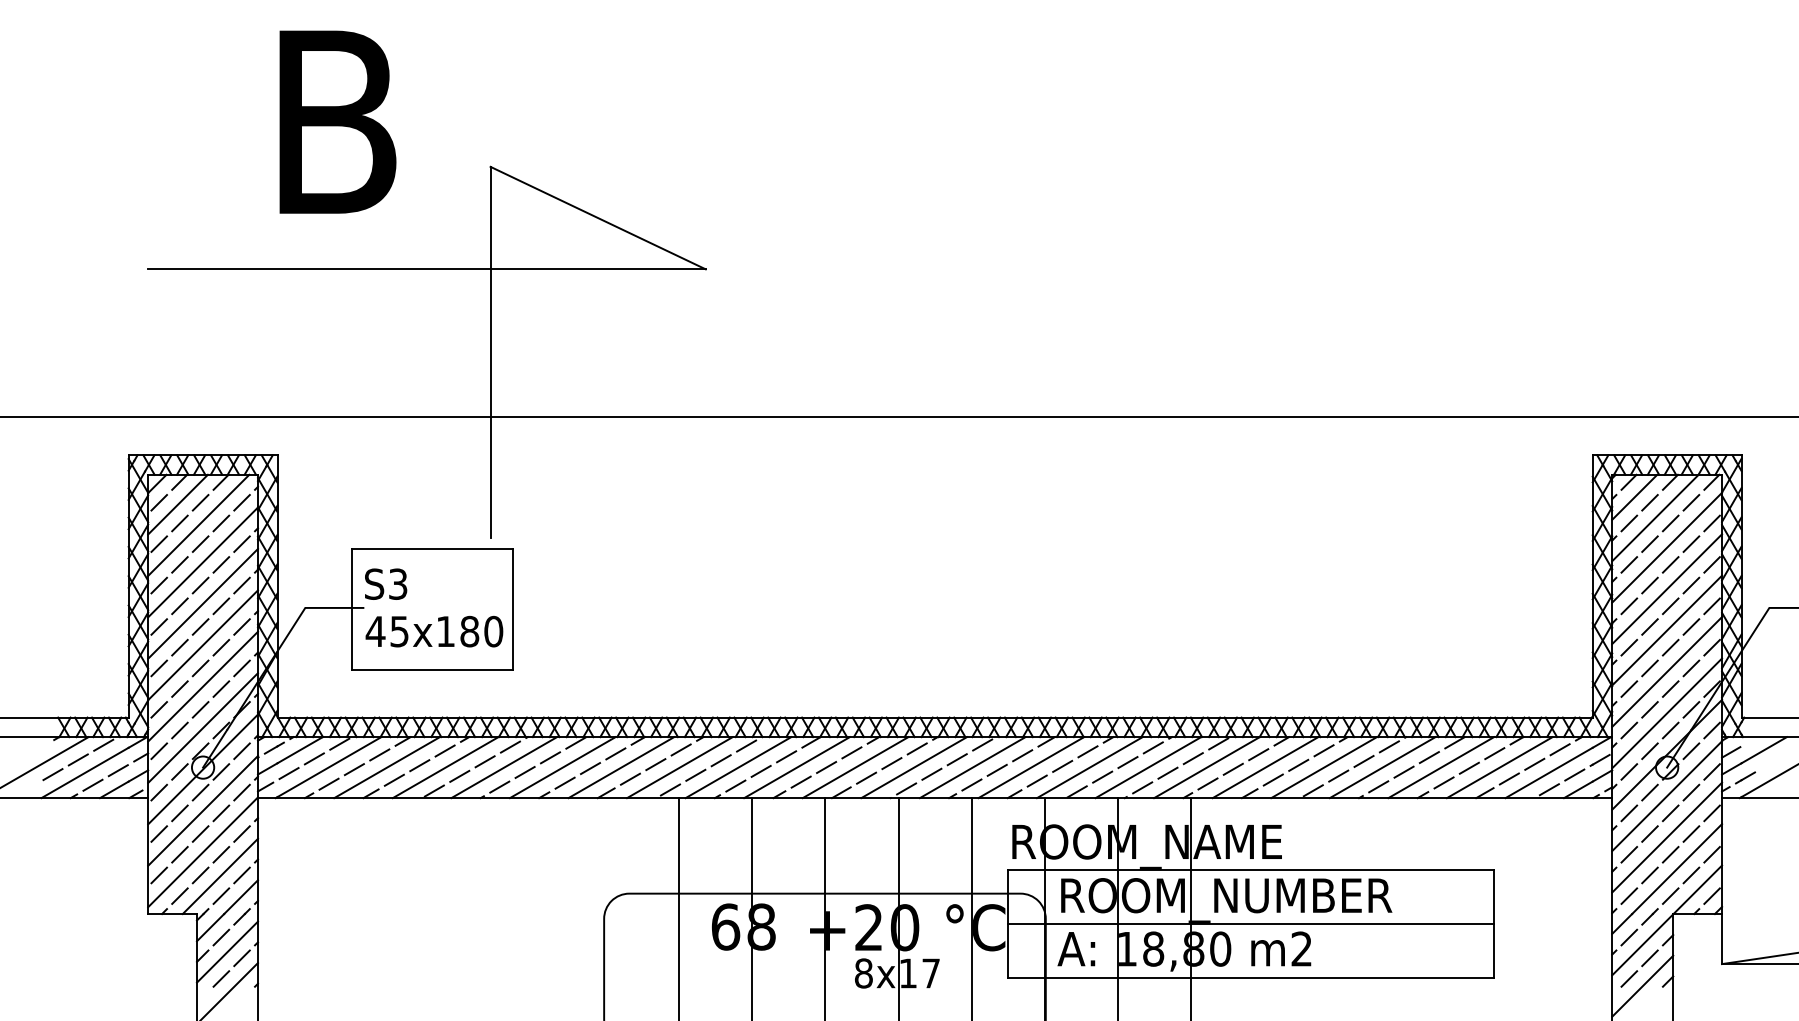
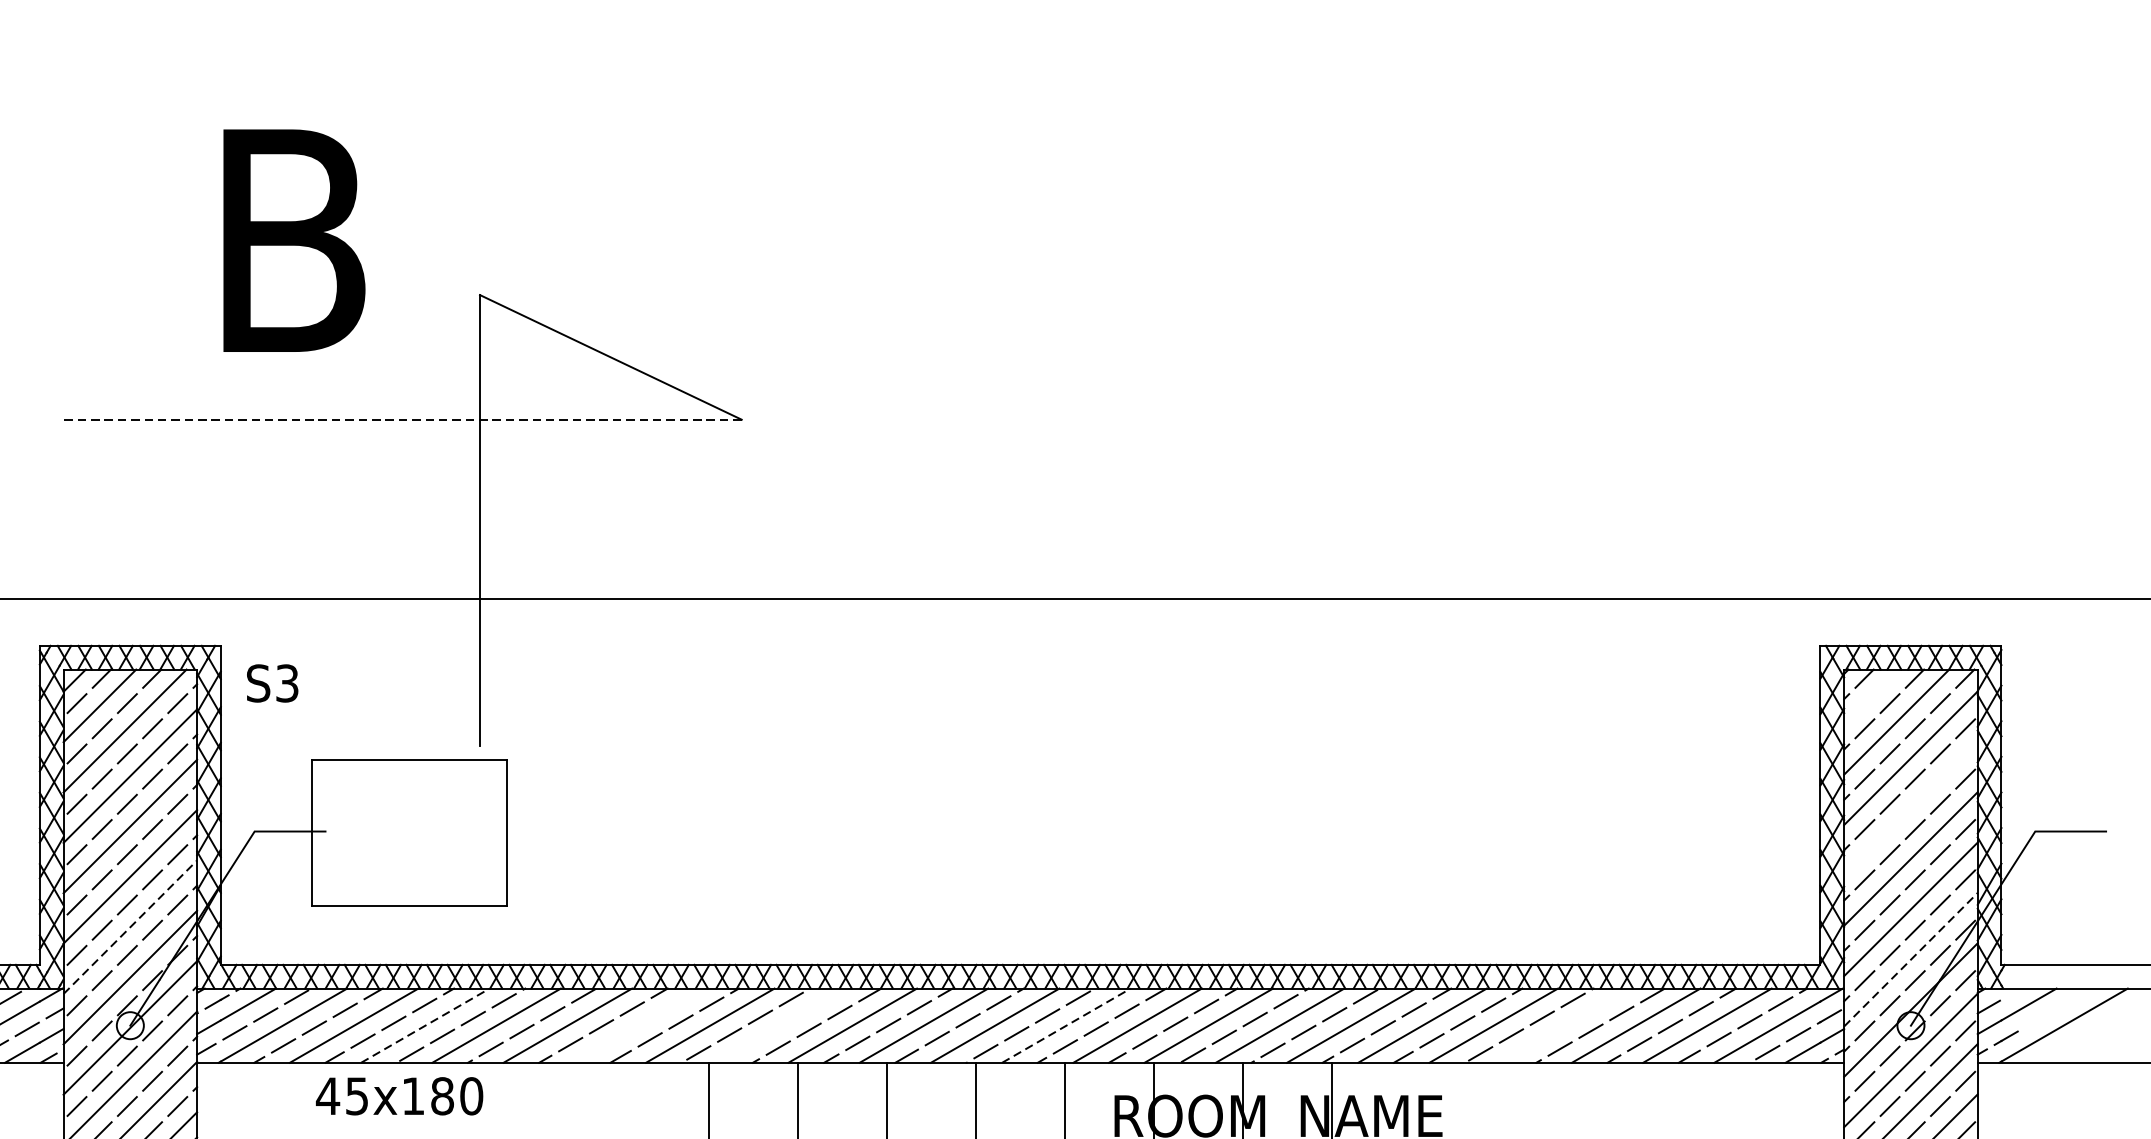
line: (426, 269) -> (402, 419), solid -> dashed
line: (1634, 496) -> (1871, 695), removed
text: (386, 583) -> (273, 682), moved
line: (1667, 589) -> (1911, 809), removed
text: (434, 631) -> (399, 1096), moved
line: (203, 686) -> (130, 927), solid -> dashed
line: (1667, 713) -> (1911, 959), solid -> dashed
line: (446, 767) -> (426, 1025), solid -> dashed
line: (621, 767) -> (639, 1025), removed
line: (738, 767) -> (781, 1025), removed
line: (973, 767) -> (1067, 1025), solid -> dashed
line: (1382, 767) -> (1564, 1025), removed

